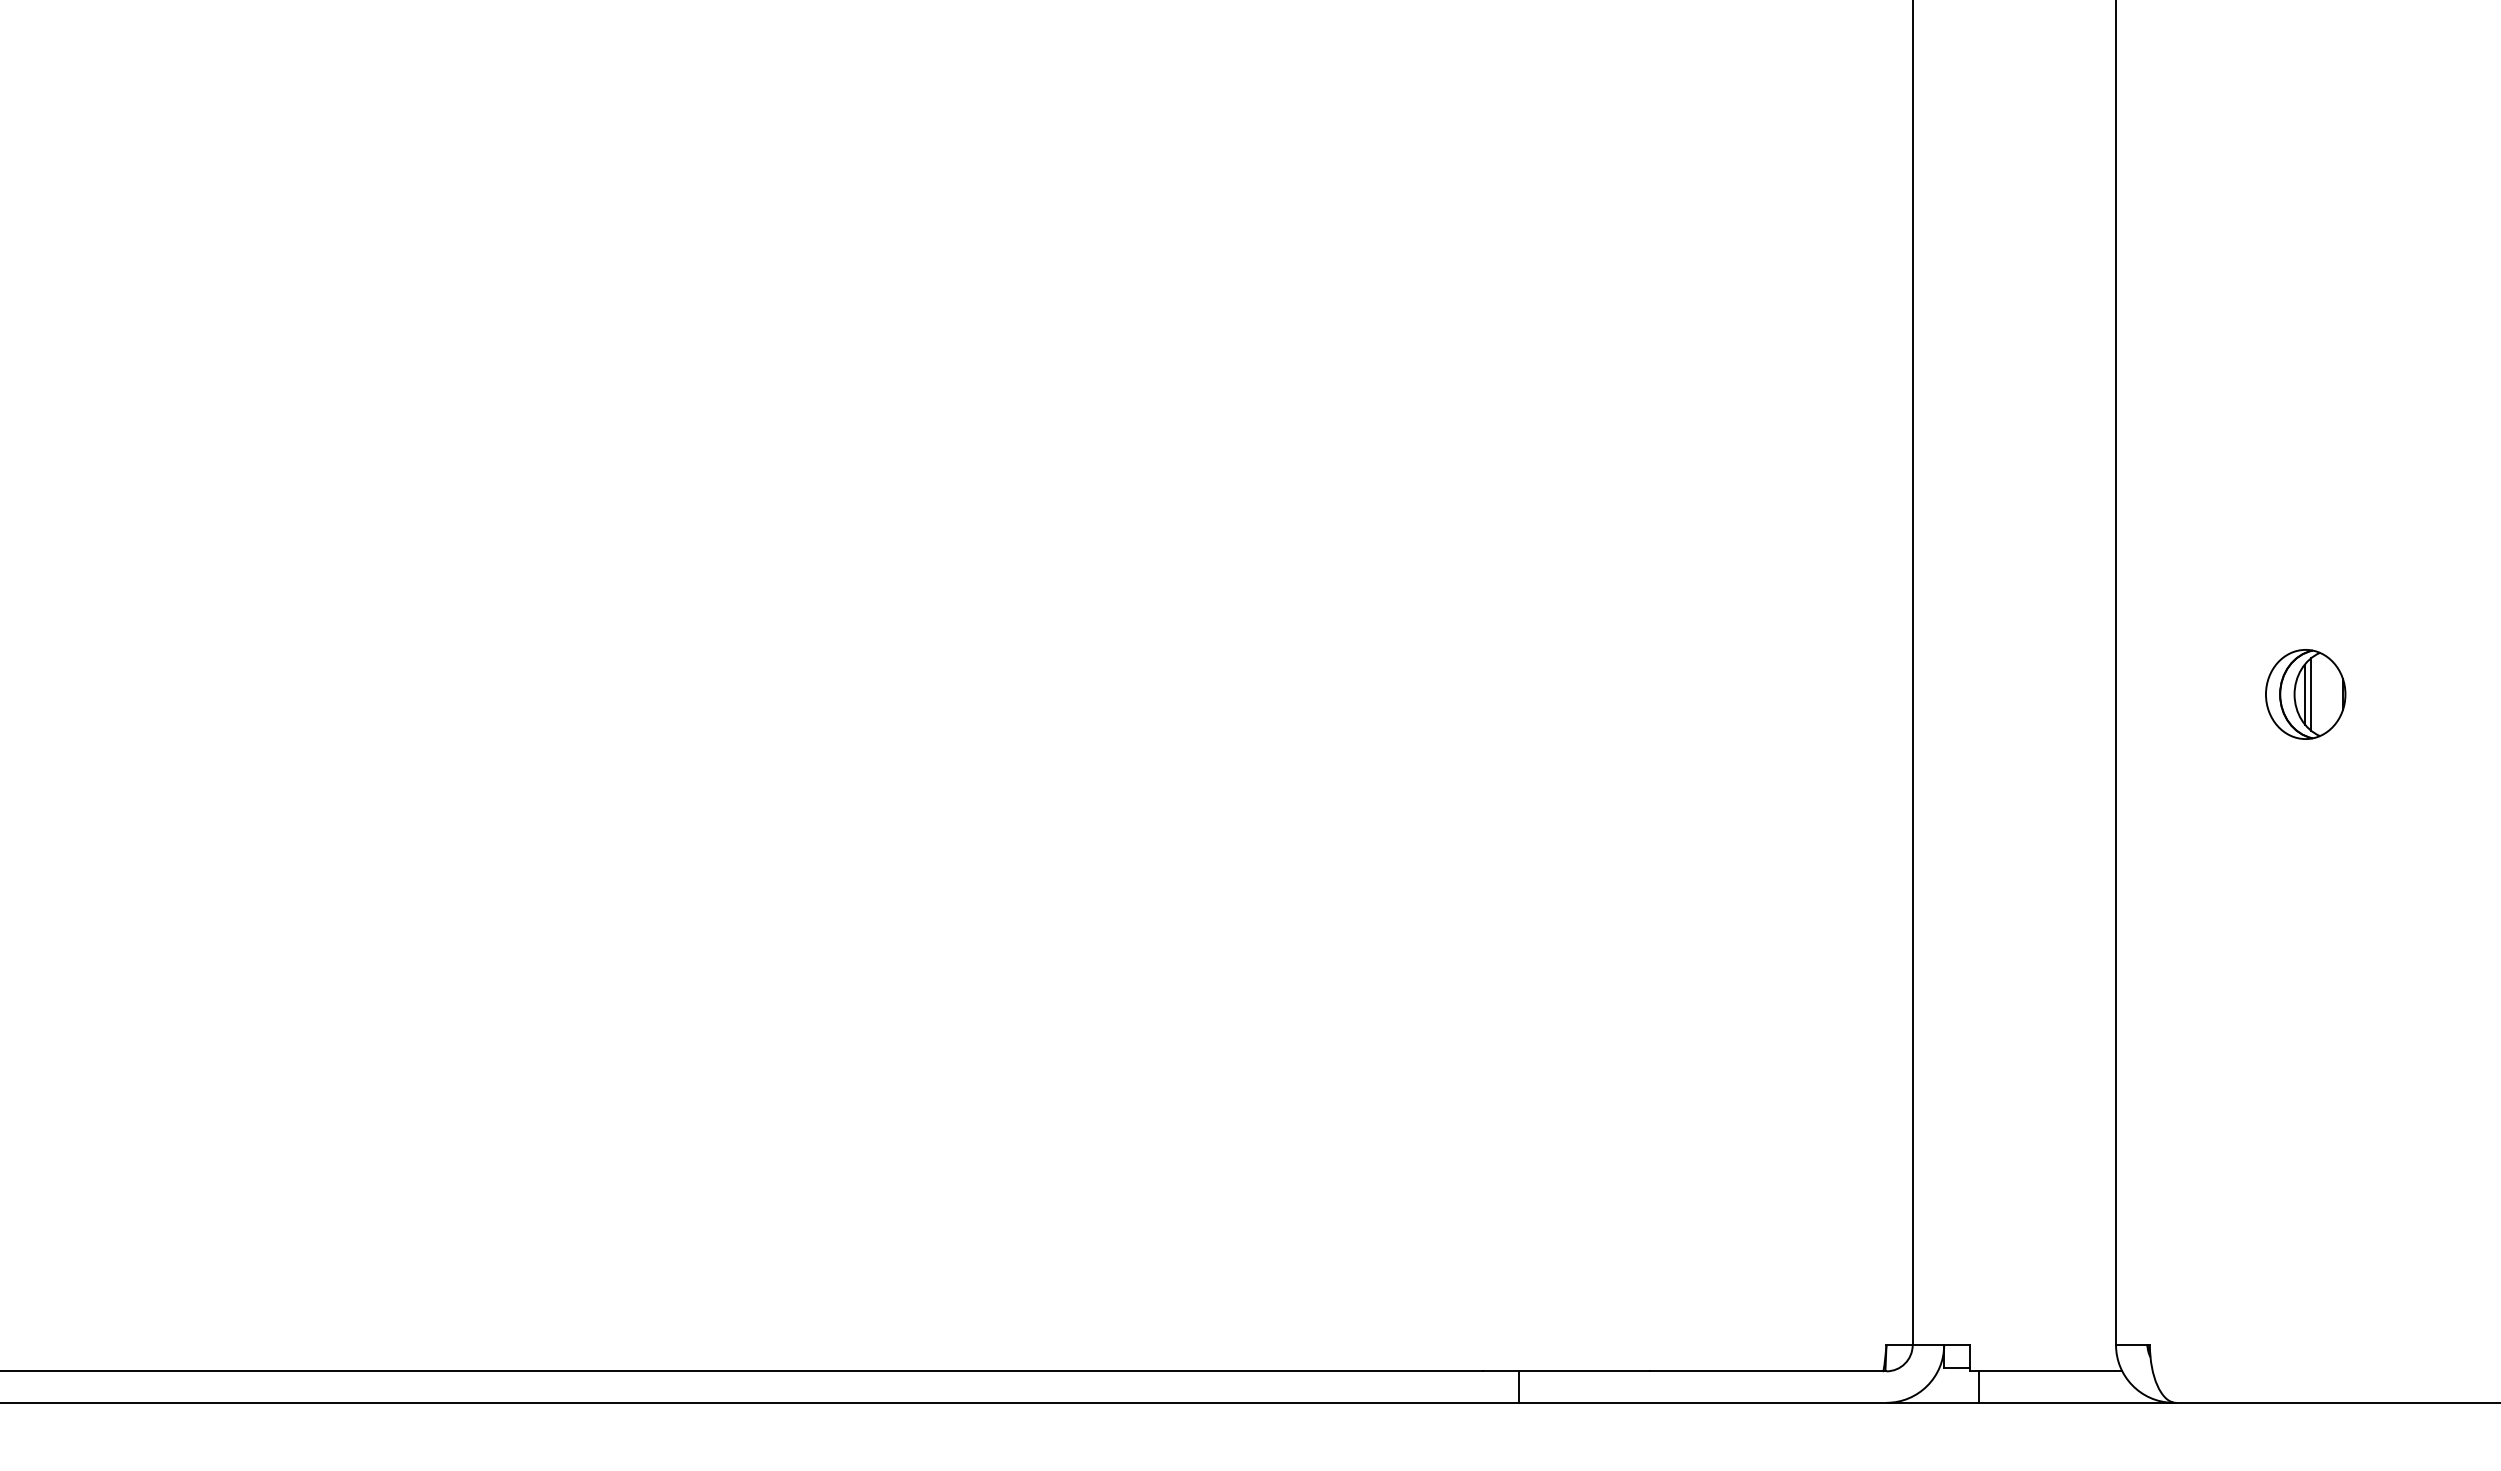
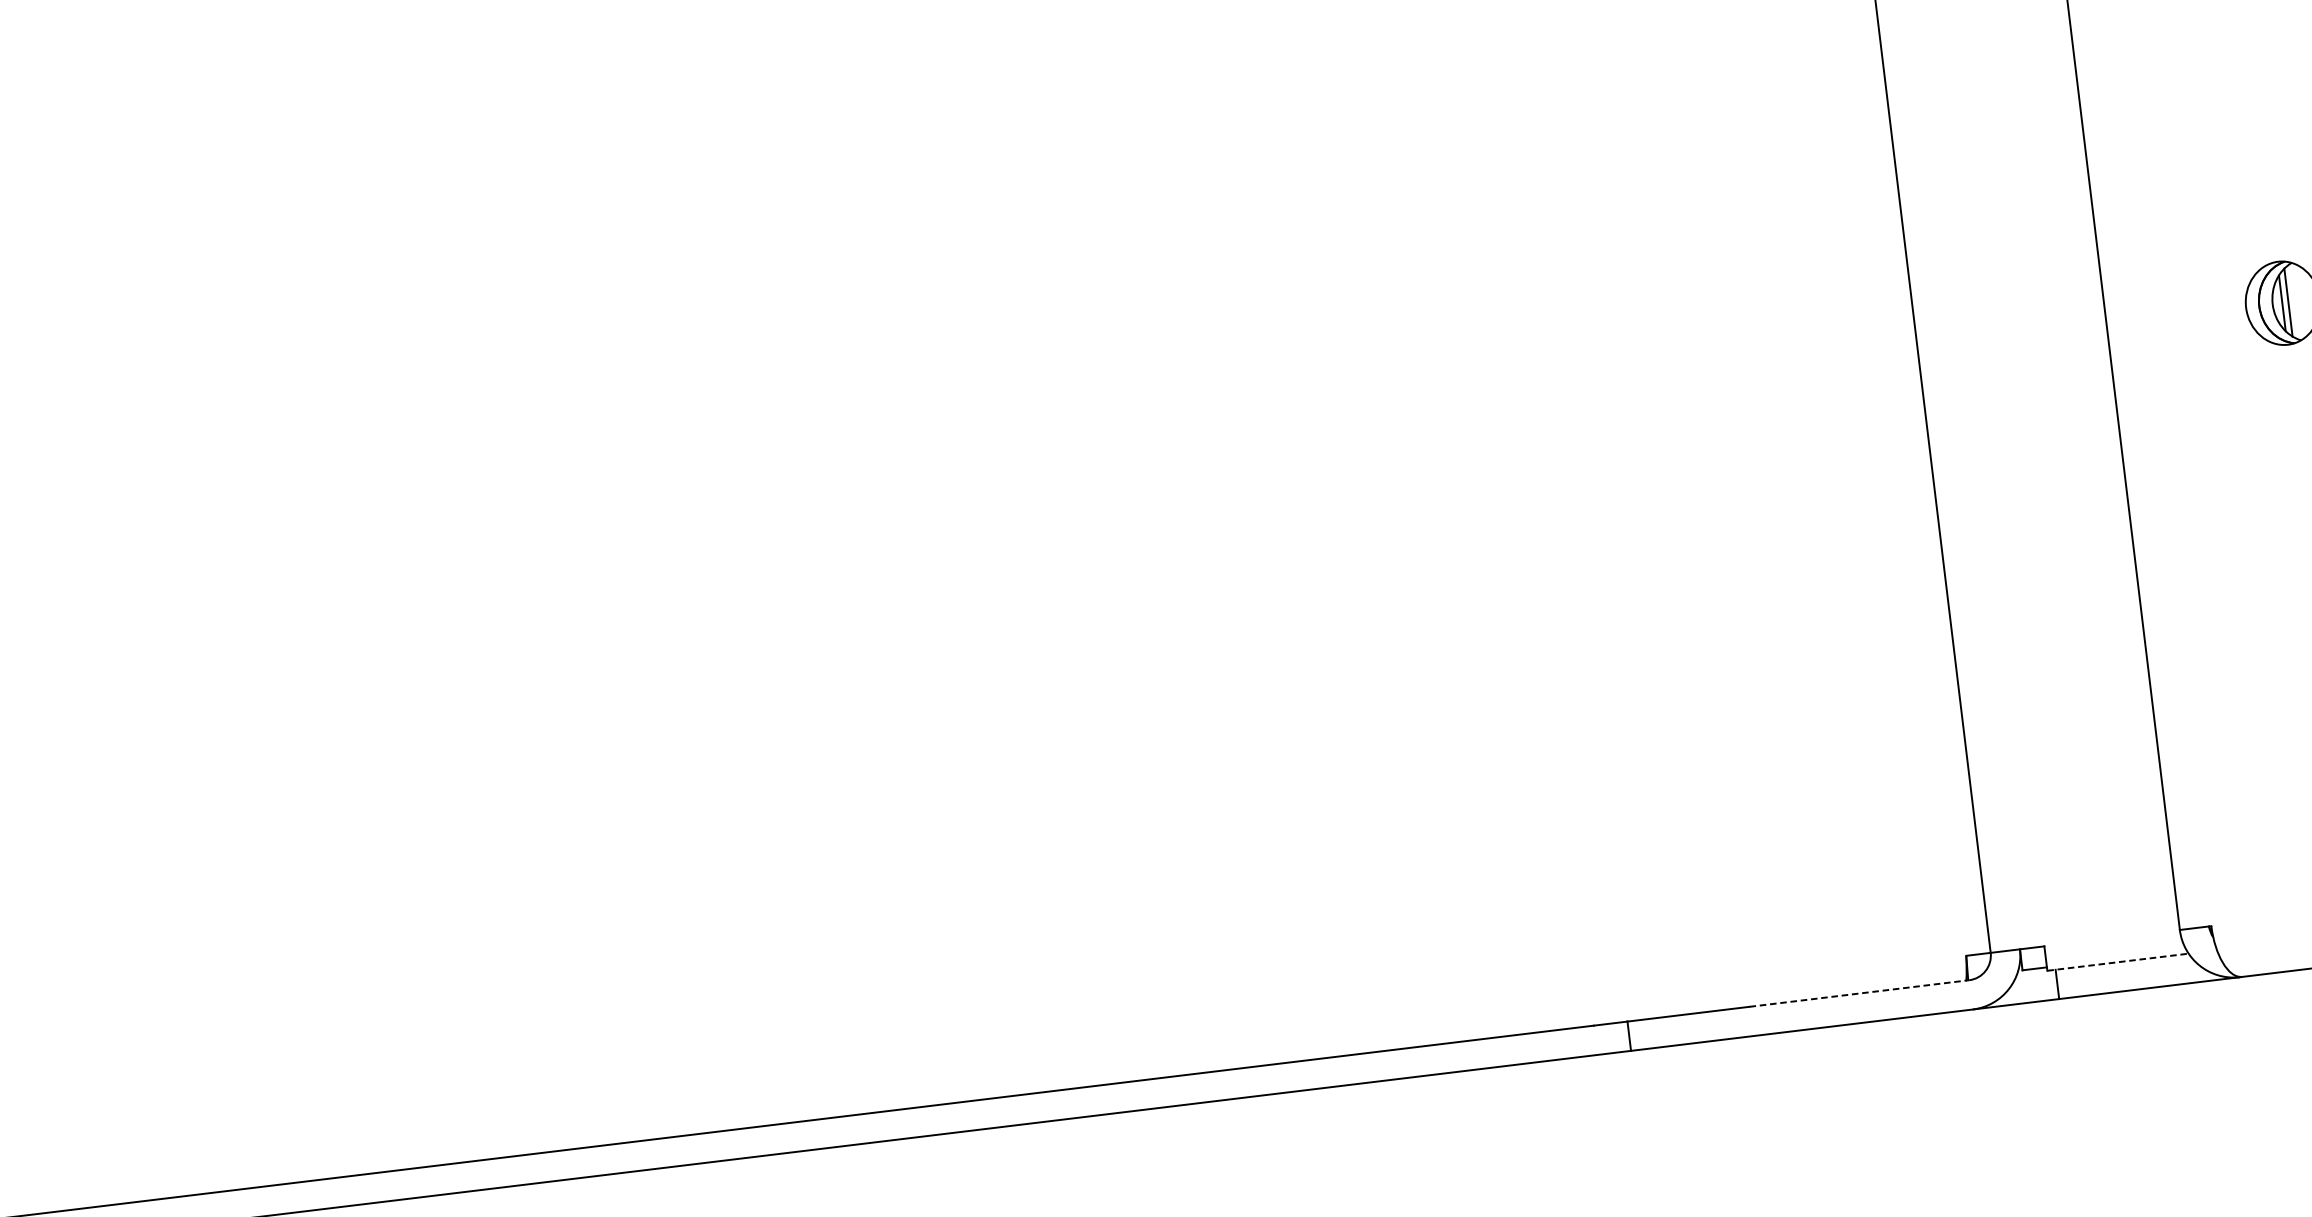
line: (1768, 1371) -> (1859, 993), solid -> dashed
line: (2046, 1371) -> (2118, 962), solid -> dashed

